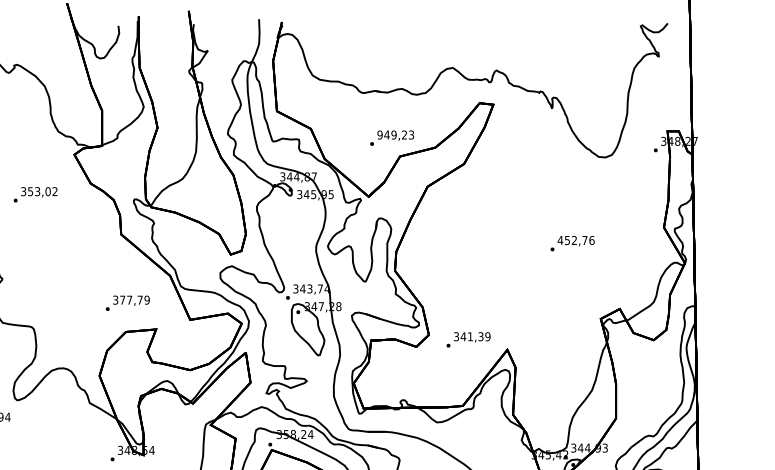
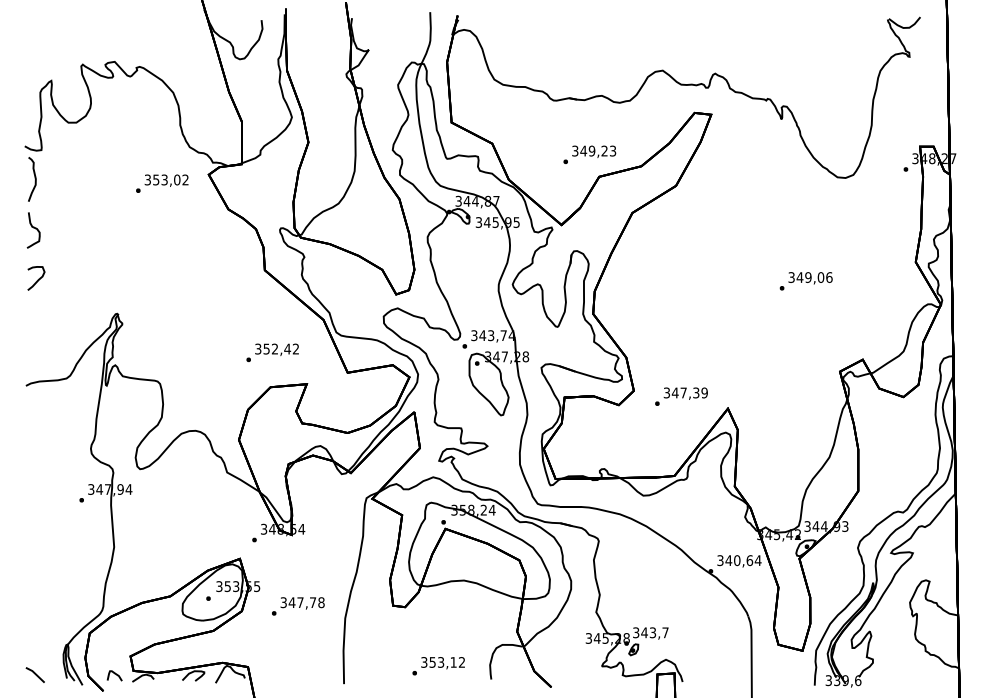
text: (380, 134) -> (575, 150), 949,23 -> 349,23
text: (35, 194) -> (162, 183), moved
text: (572, 240) -> (806, 277), 452,76 -> 349,06
text: (135, 299) -> (281, 348), 377,79 -> 352,42
text: (470, 336) -> (683, 392), 341,39 -> 347,39

